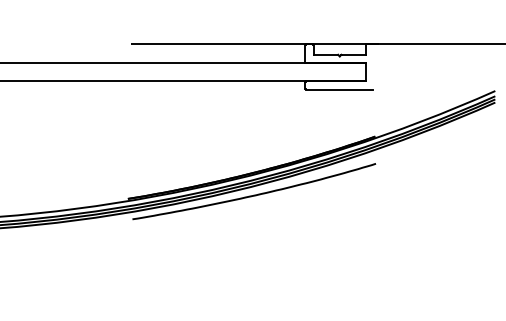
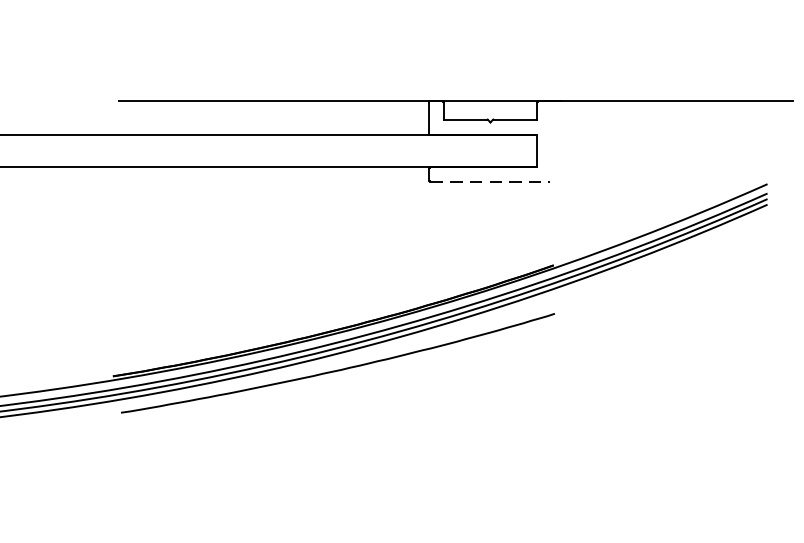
line: (340, 89) -> (491, 181), solid -> dashed

